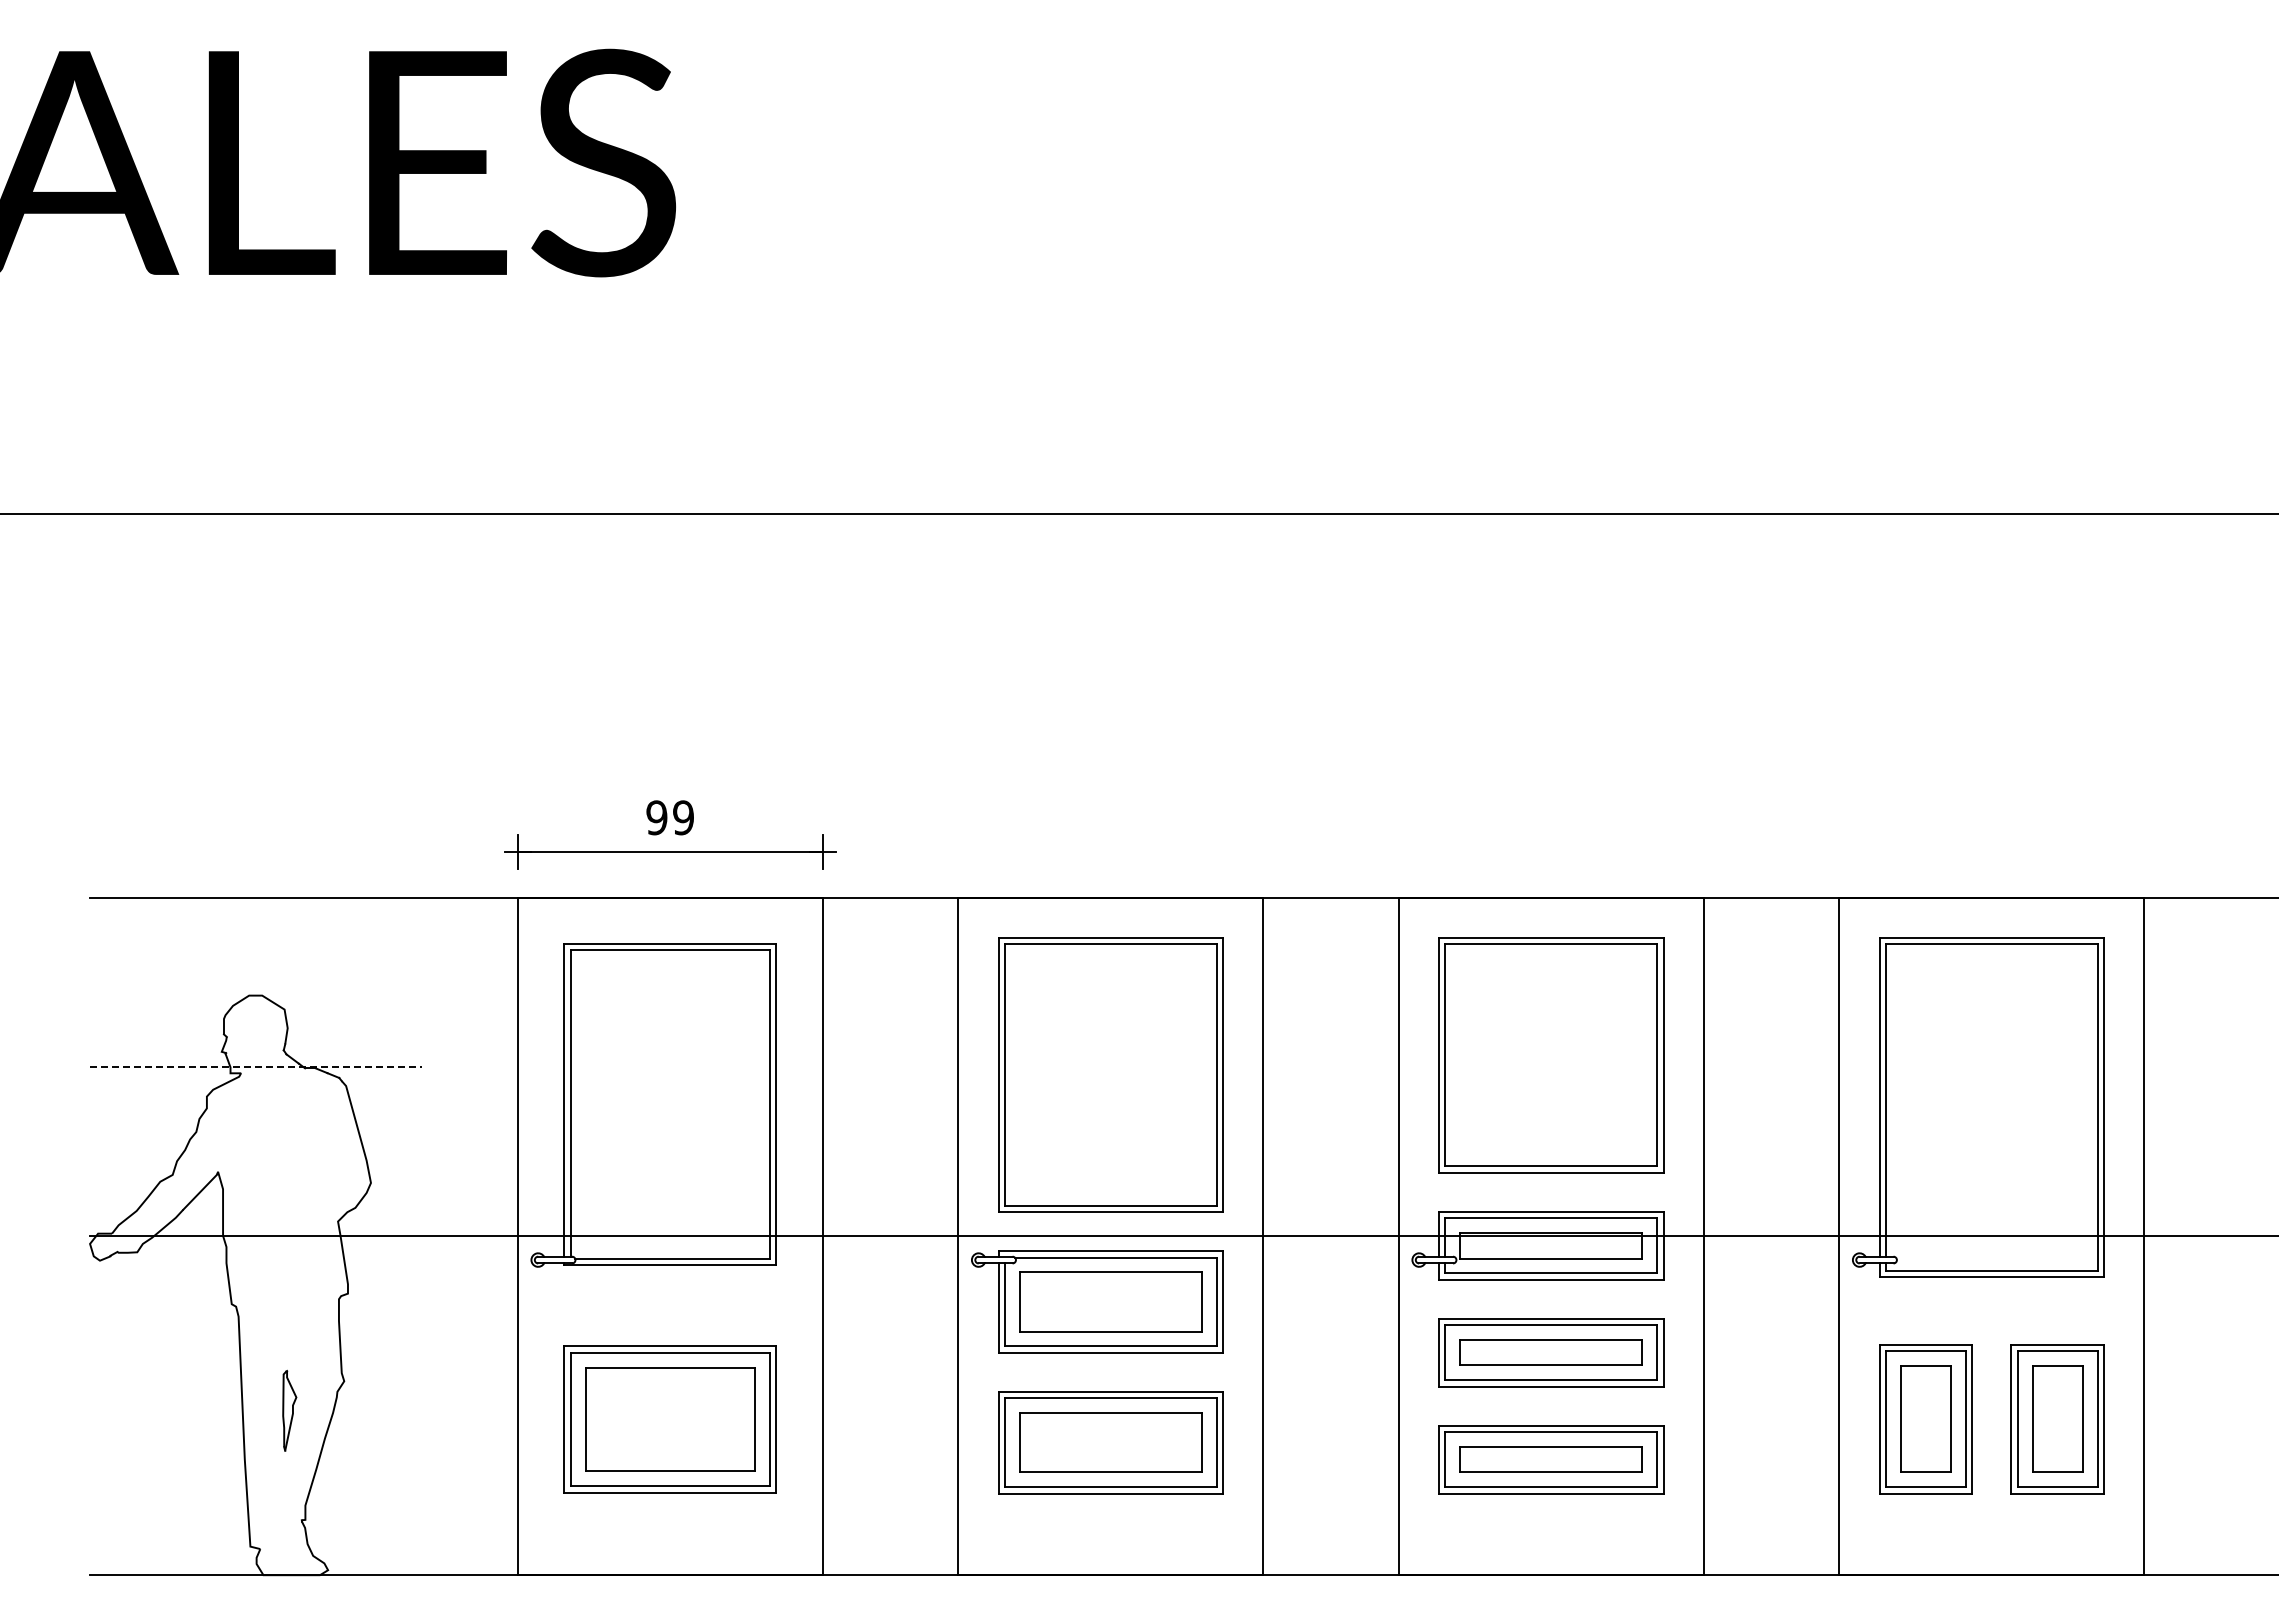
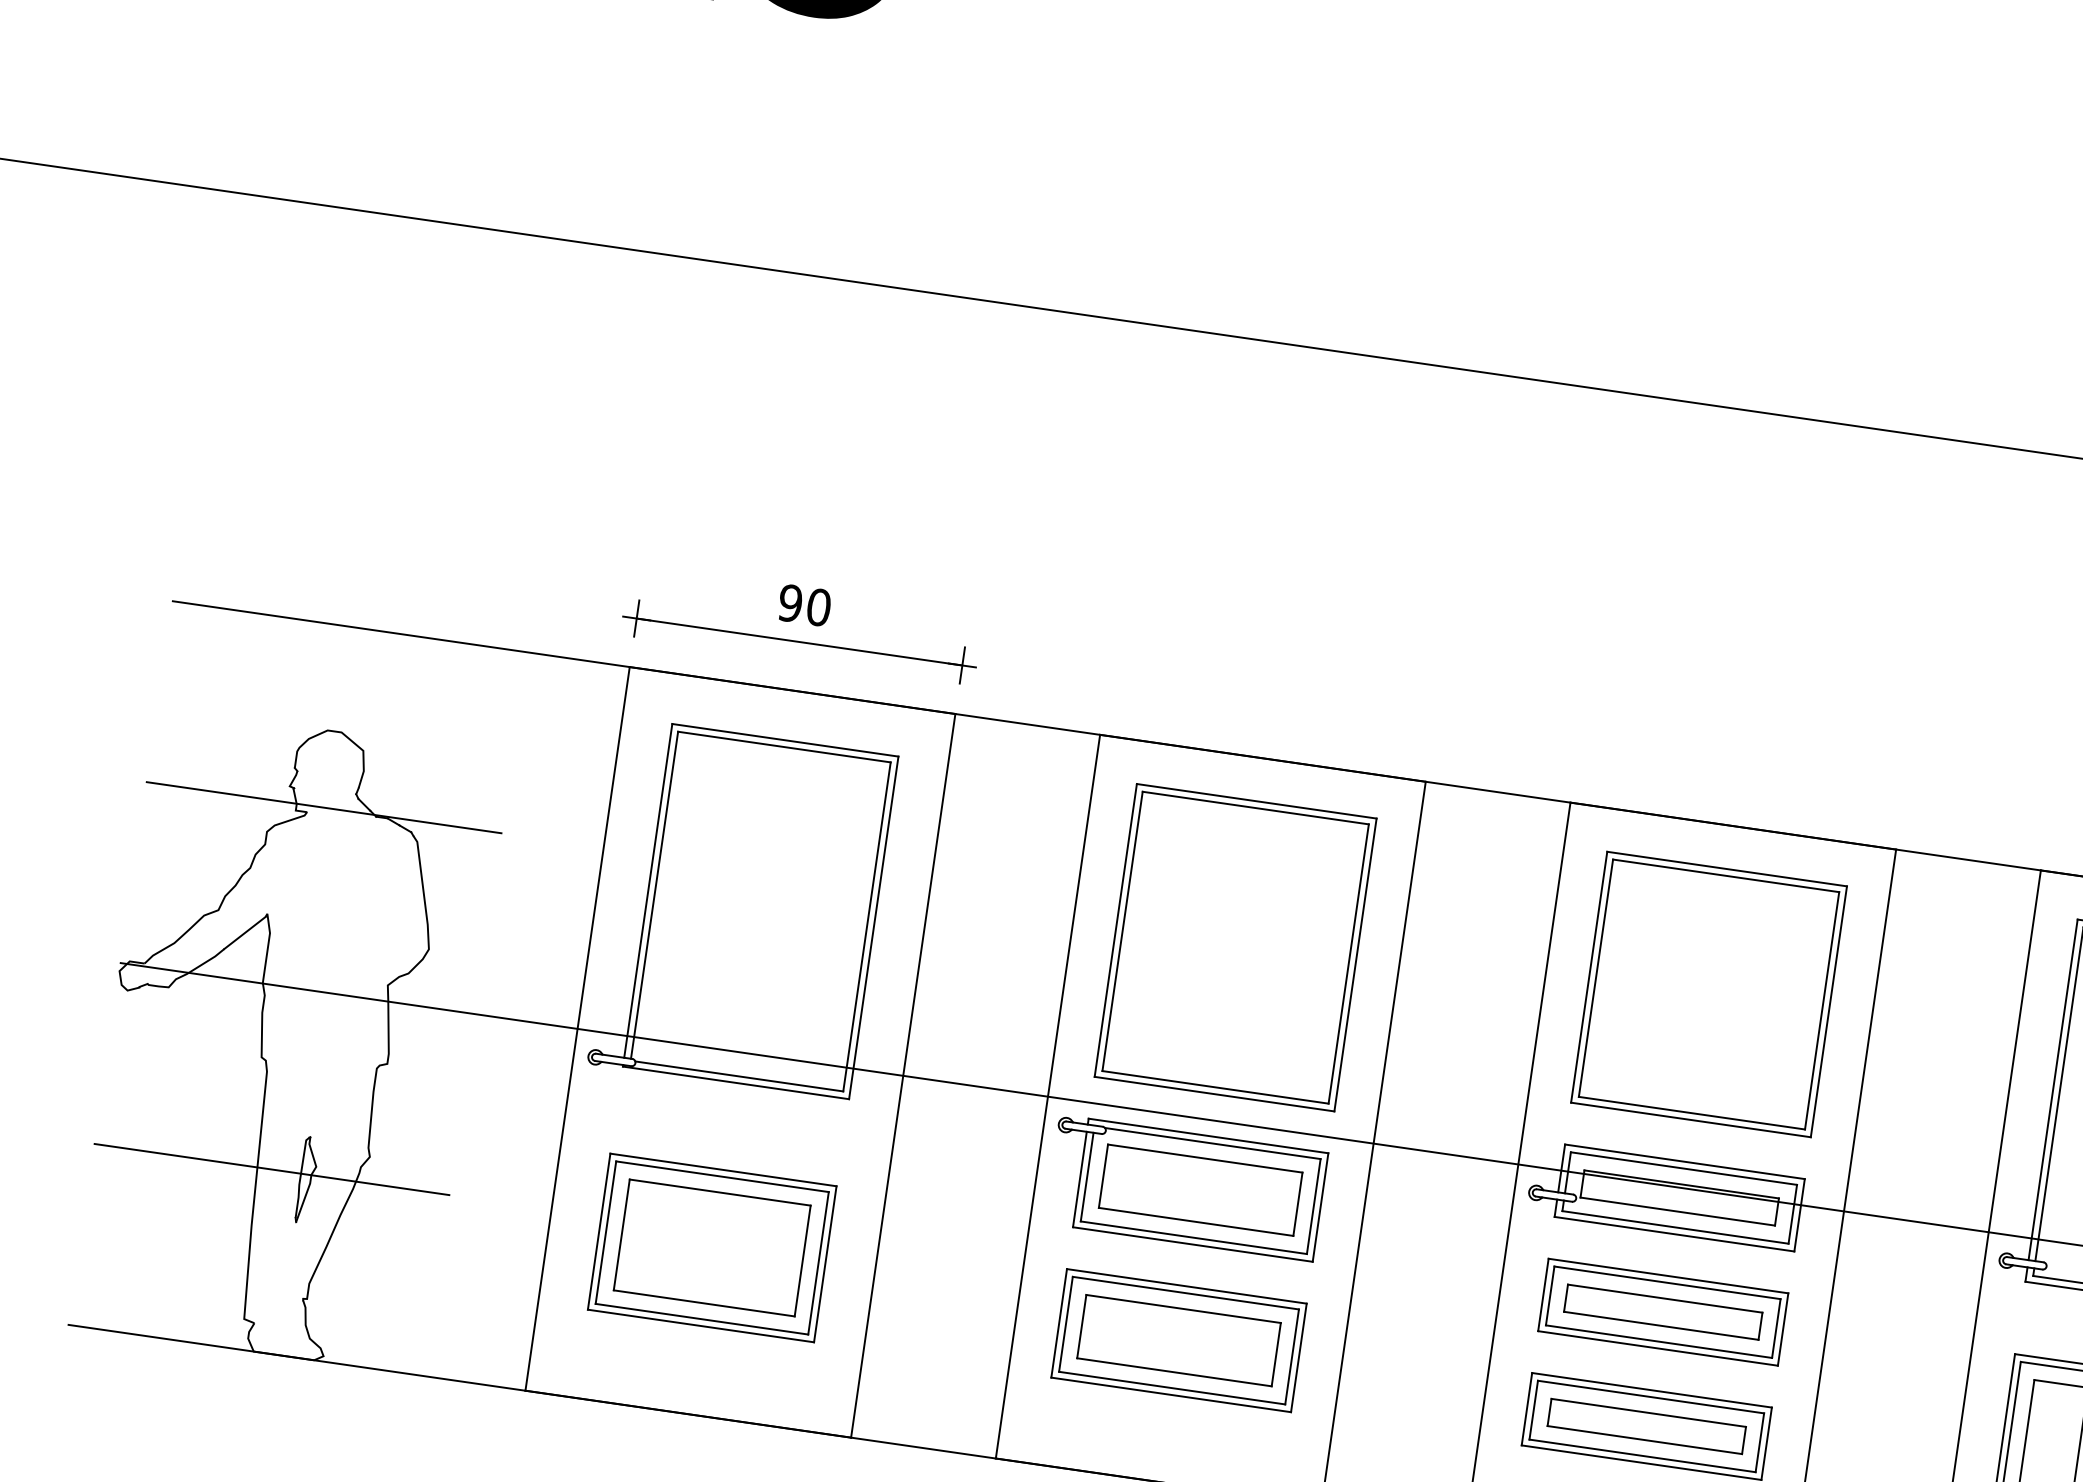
text: (683, 817) -> (818, 607), 99 -> 90
line: (256, 1066) -> (324, 807), dashed -> solid
line: (256, 1405) -> (272, 1169), added

